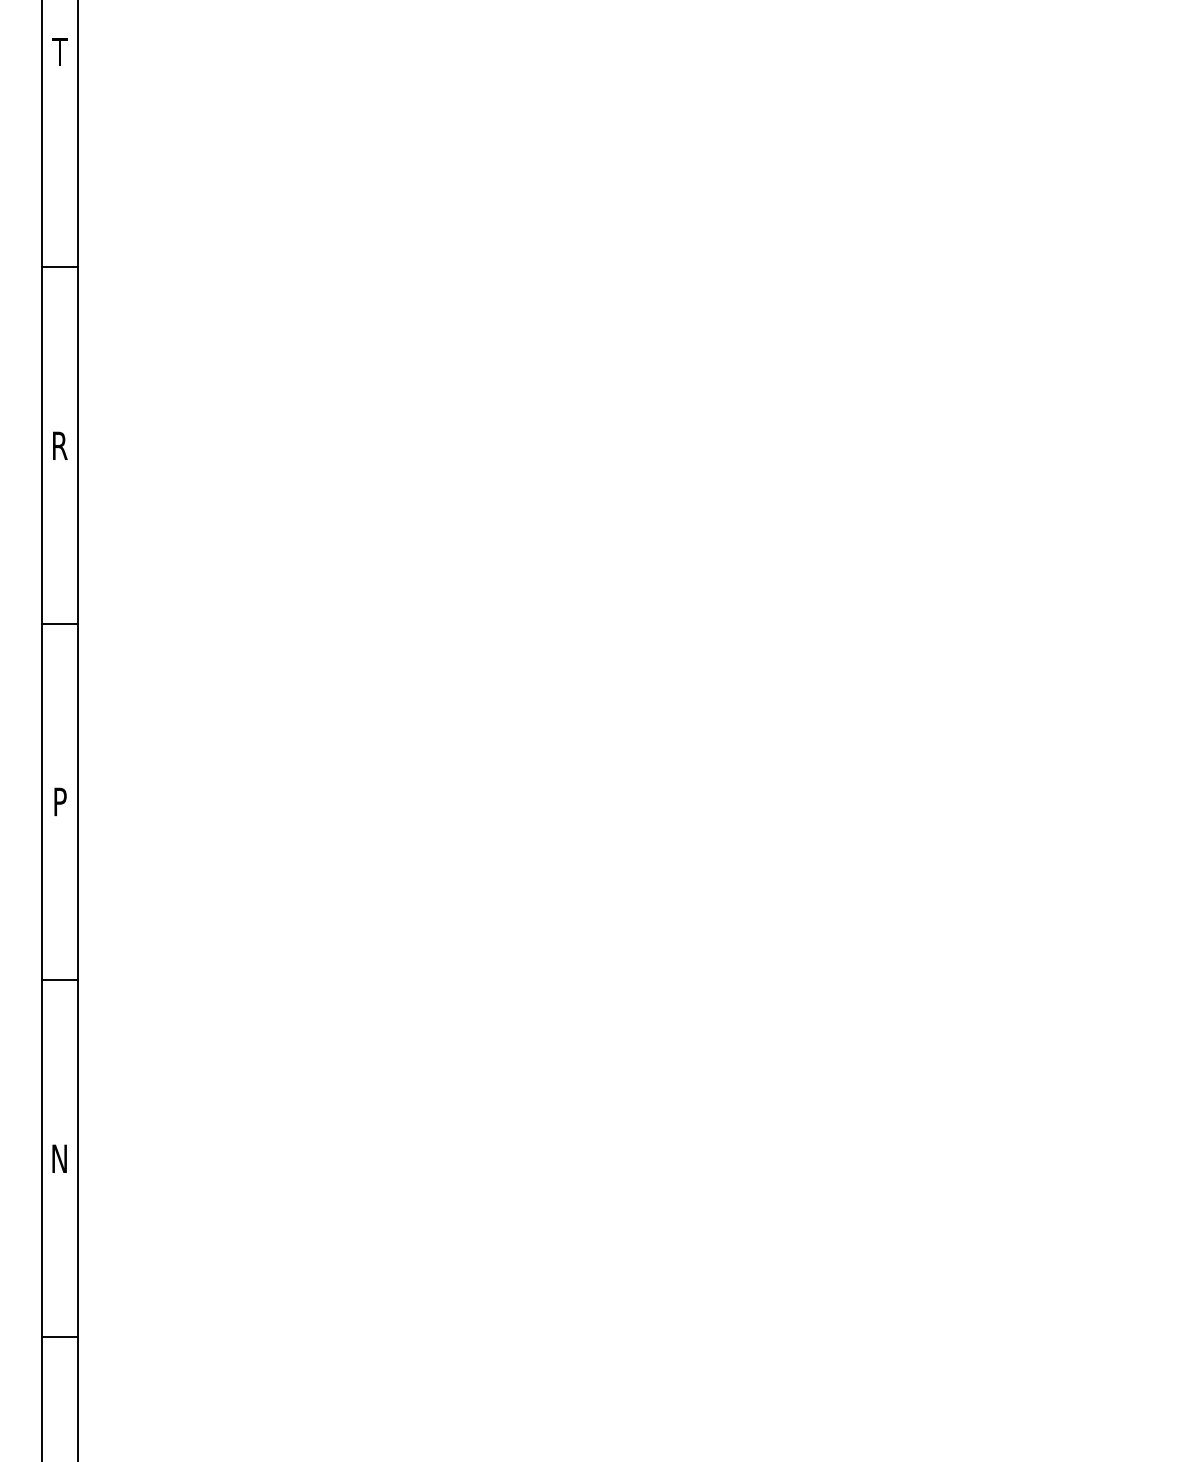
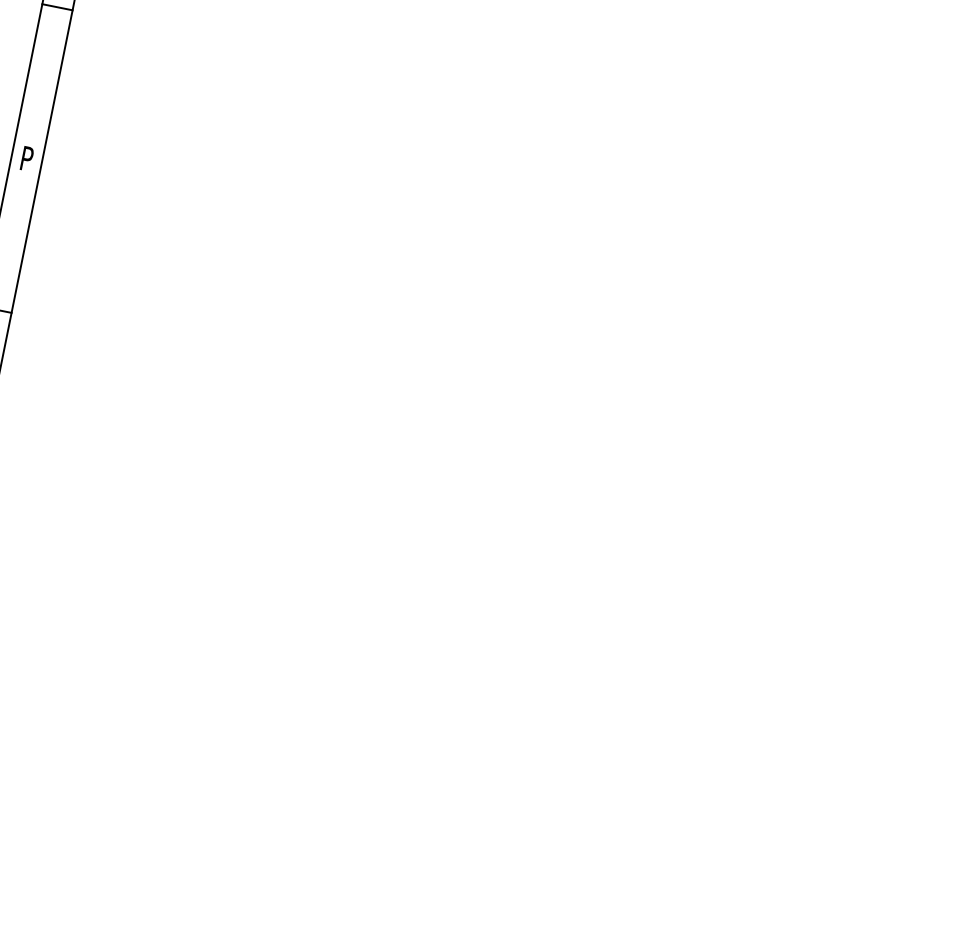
text: (60, 445) -> (27, 158), R -> P

